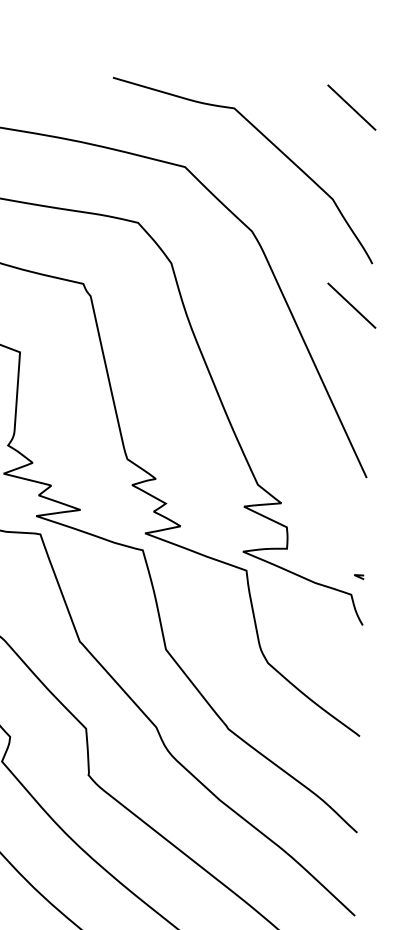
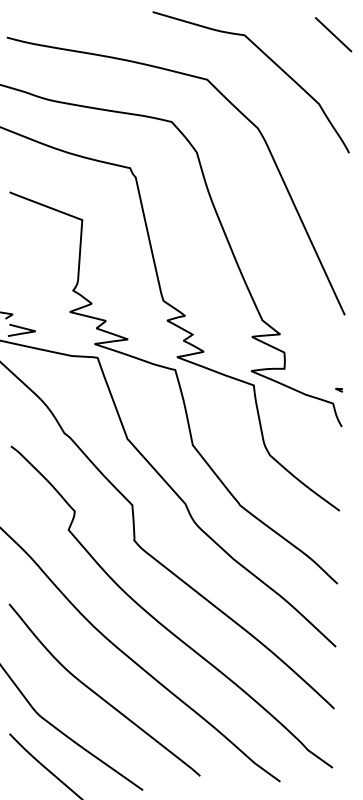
line: (351, 305) -> (333, 184), removed

